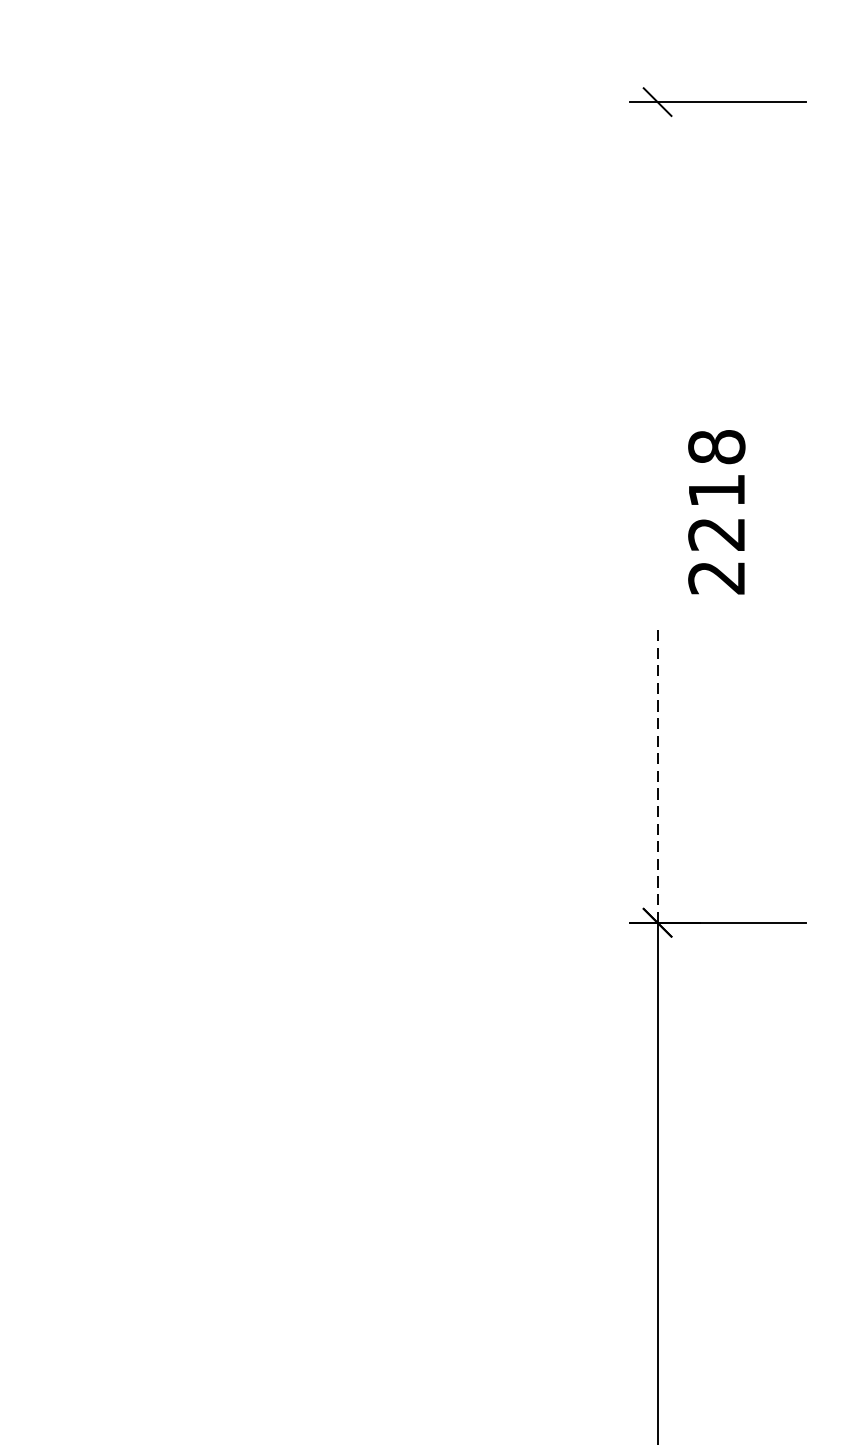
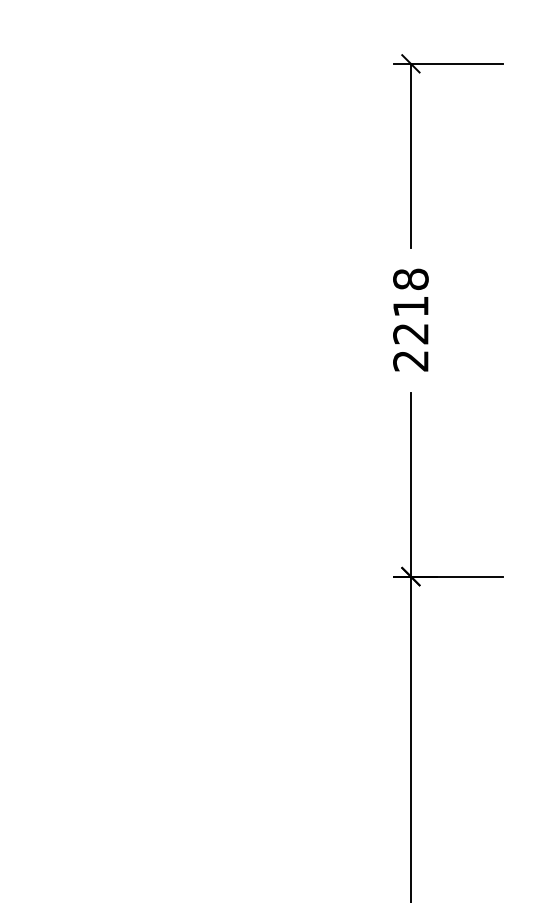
line: (656, 248) -> (410, 155), added
text: (716, 511) -> (410, 319), moved
line: (656, 775) -> (410, 484), dashed -> solid

